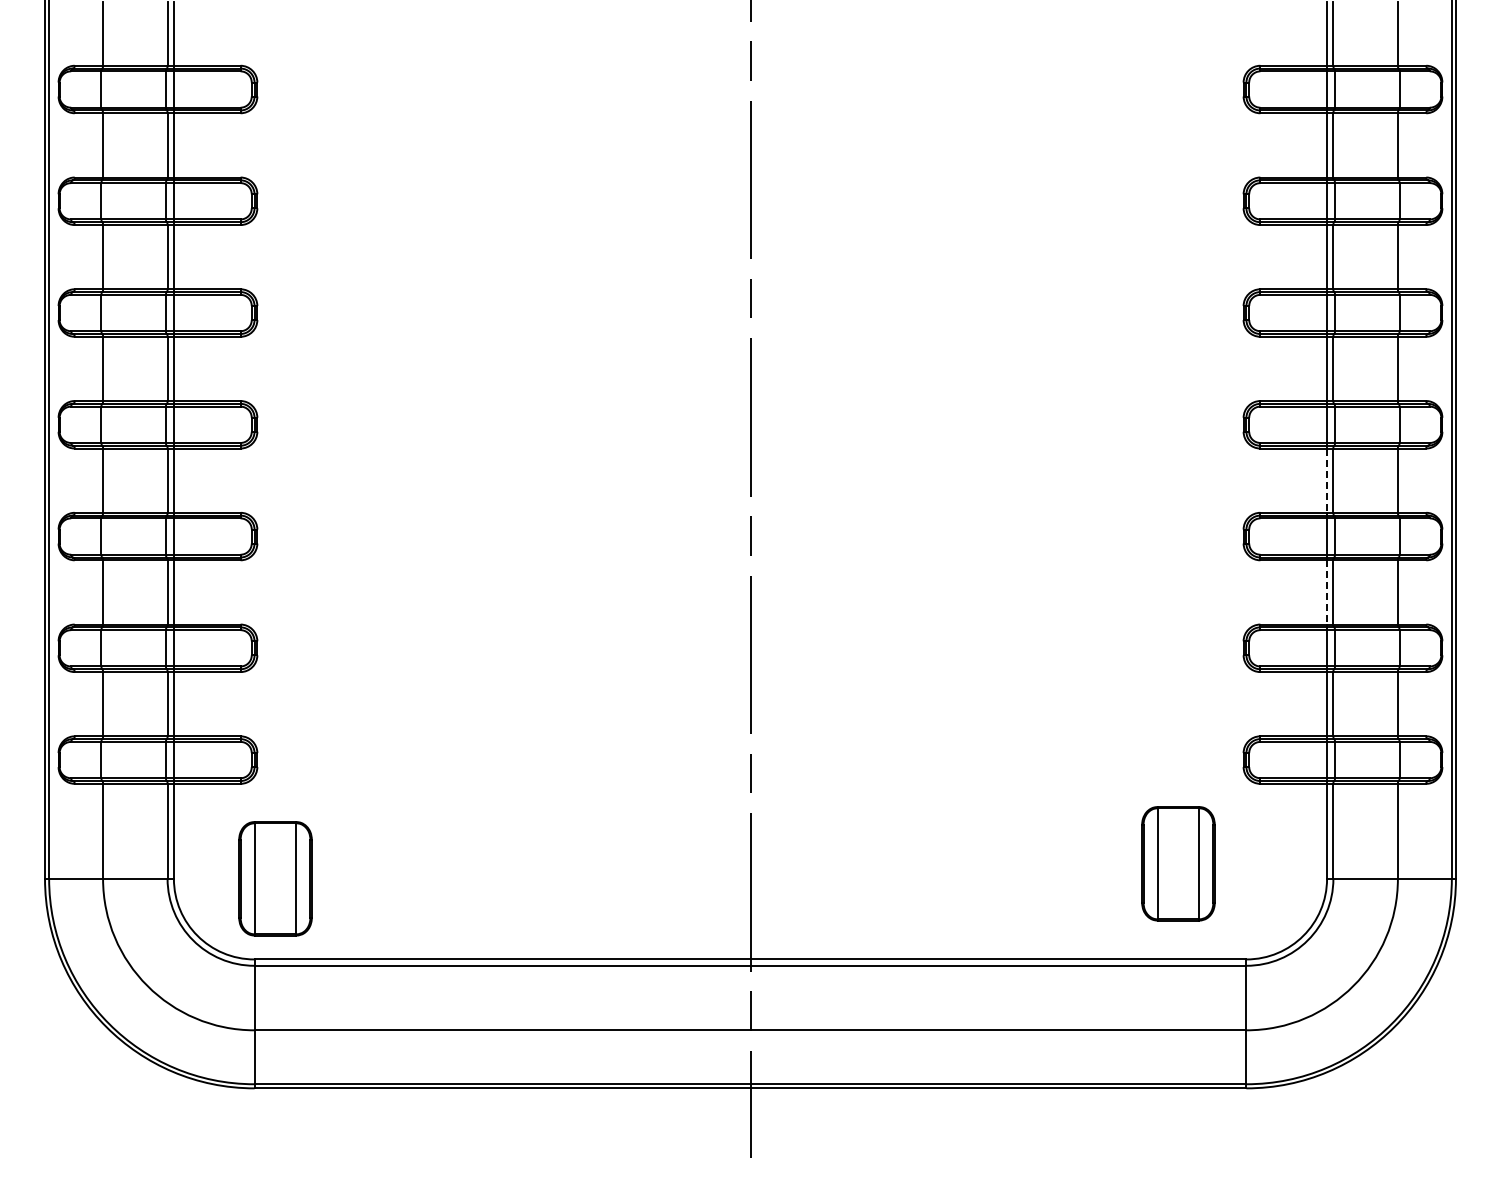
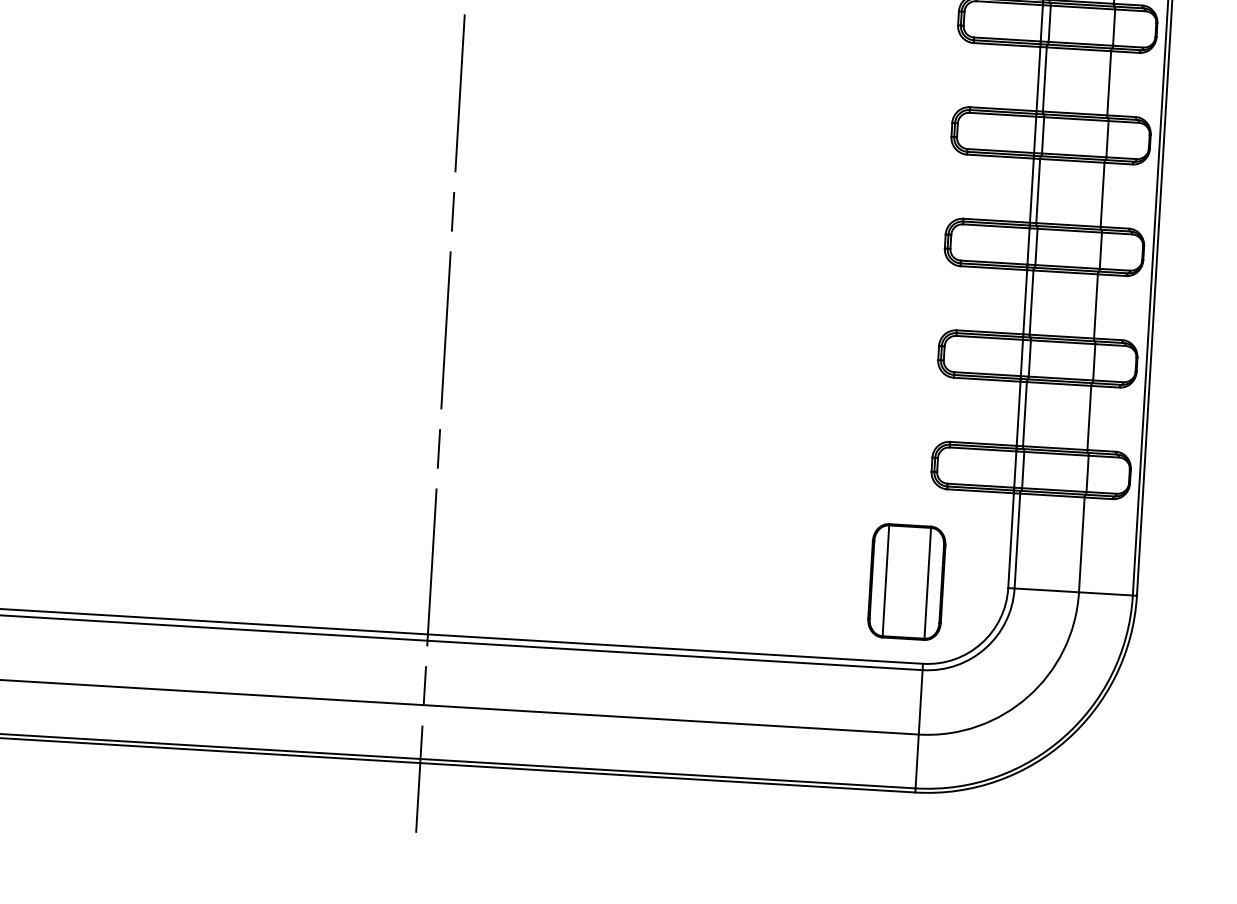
line: (1327, 481) -> (1032, 191), dashed -> solid
line: (1327, 592) -> (1025, 302), dashed -> solid
part: (1178, 863) -> (906, 581), moved

